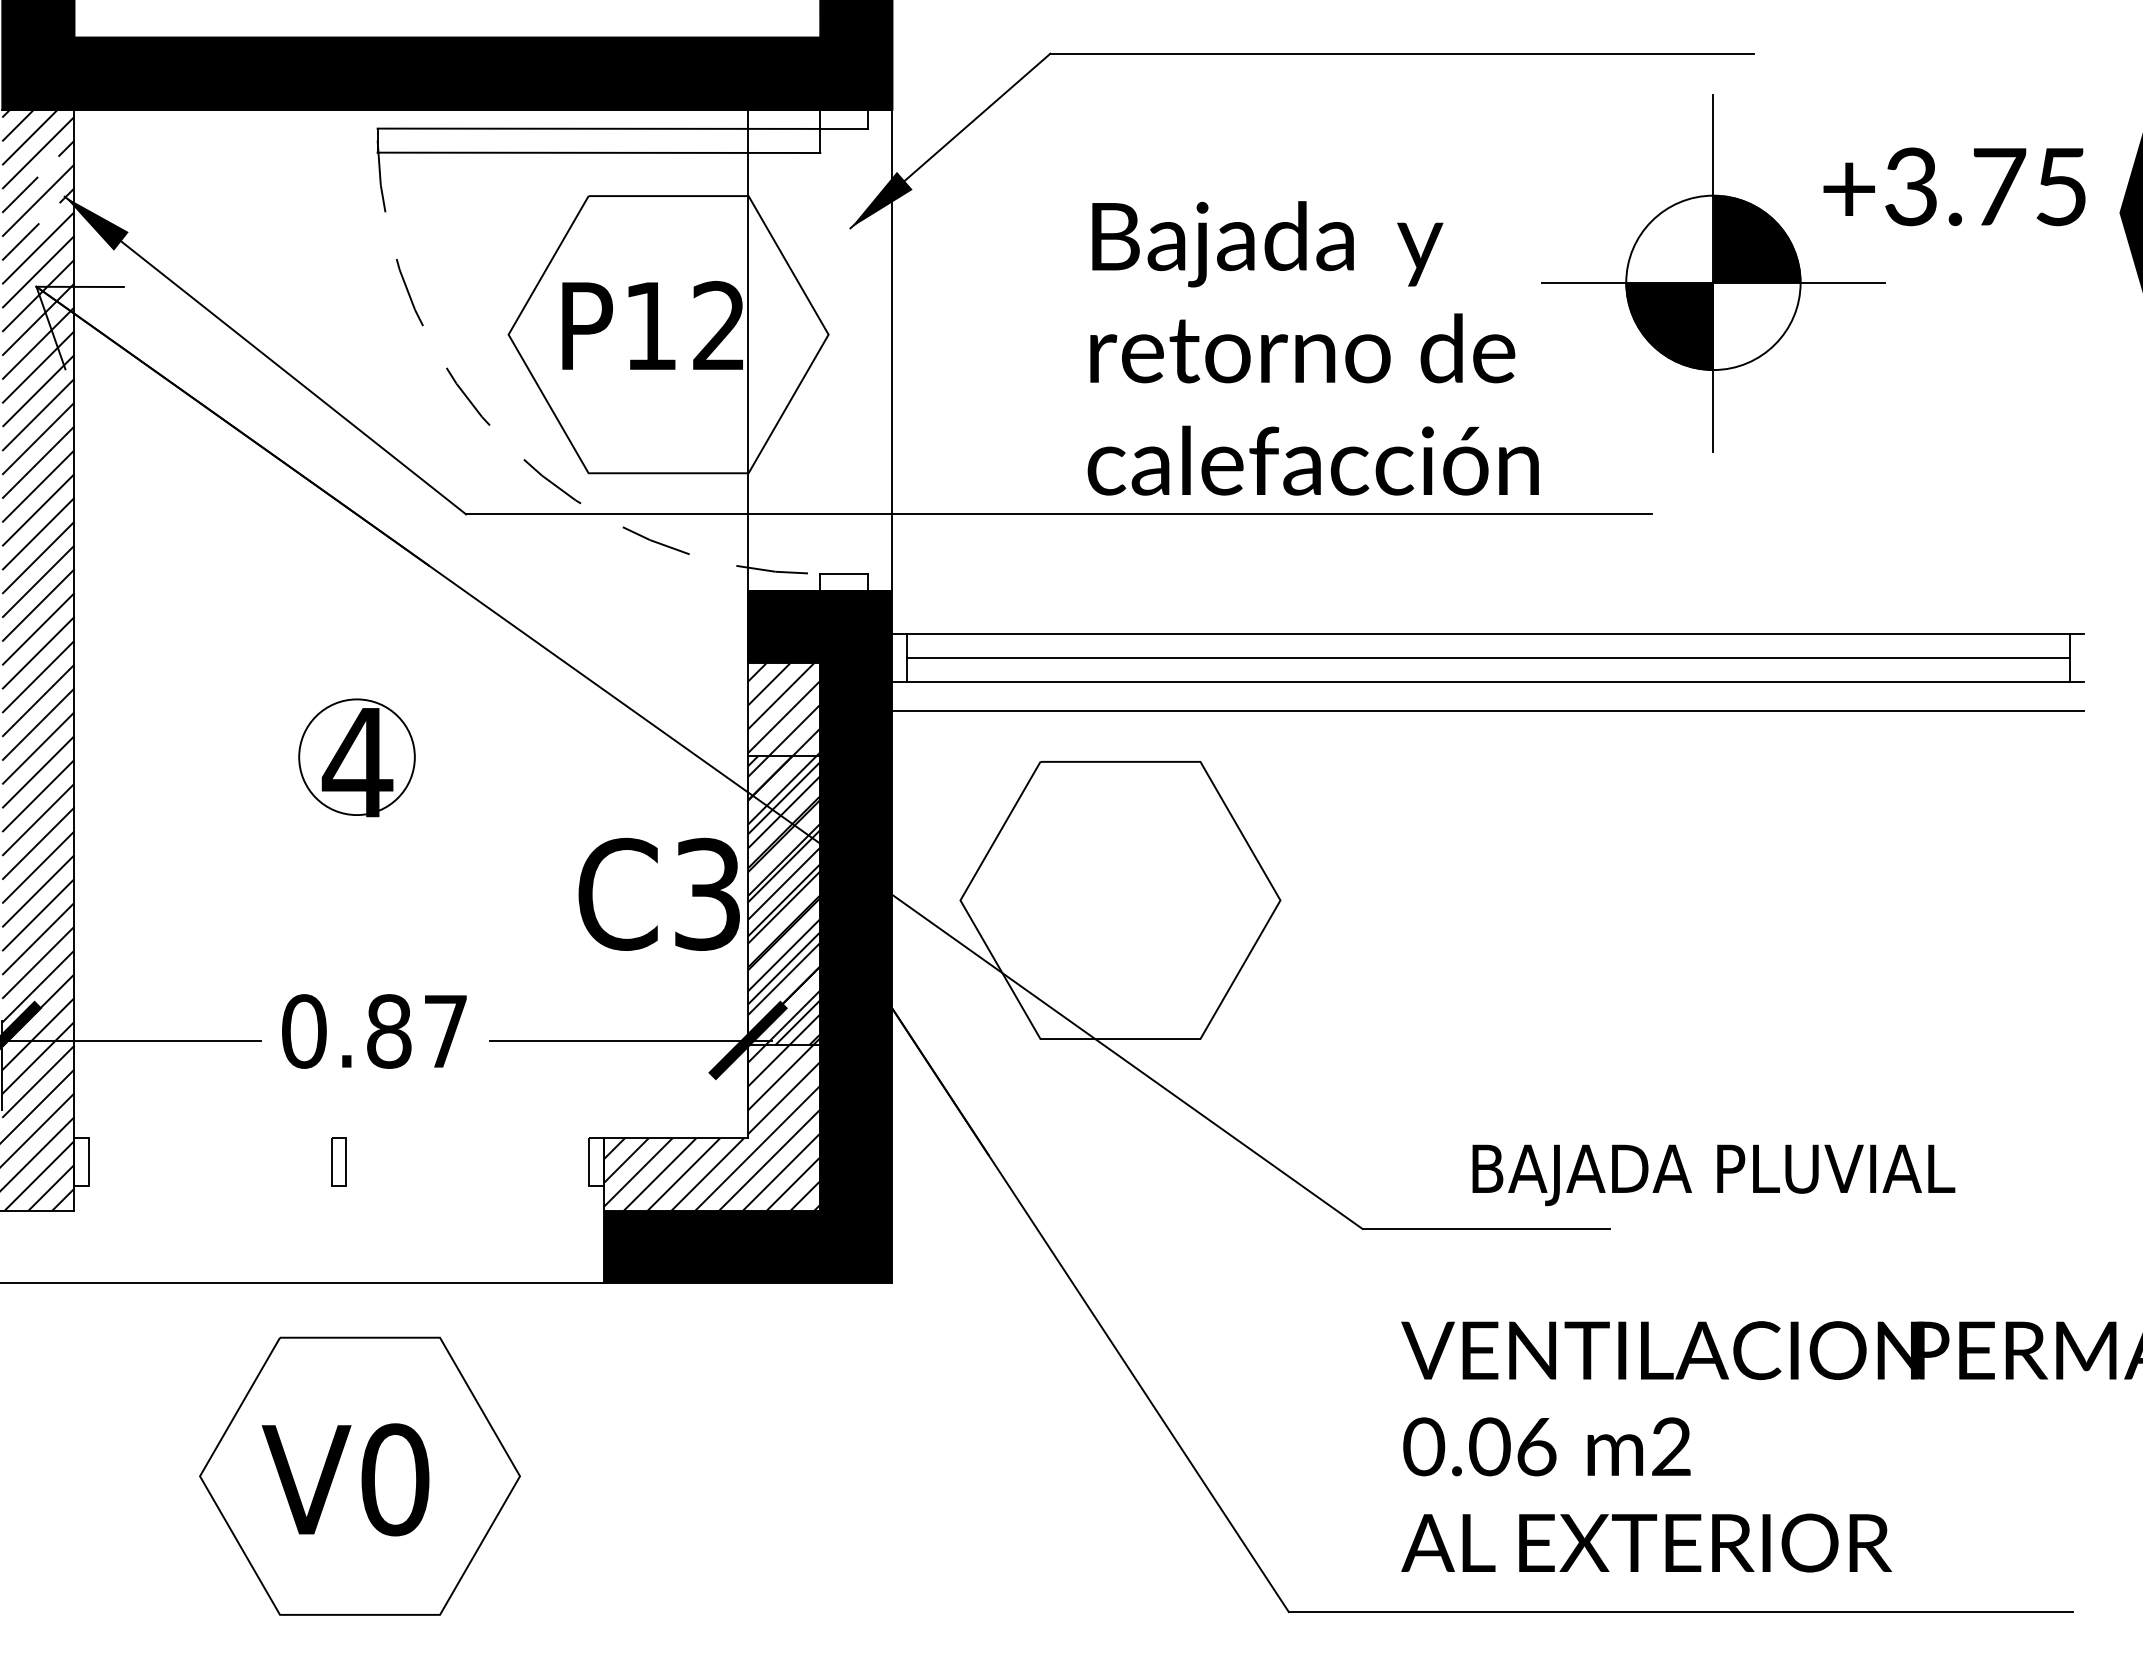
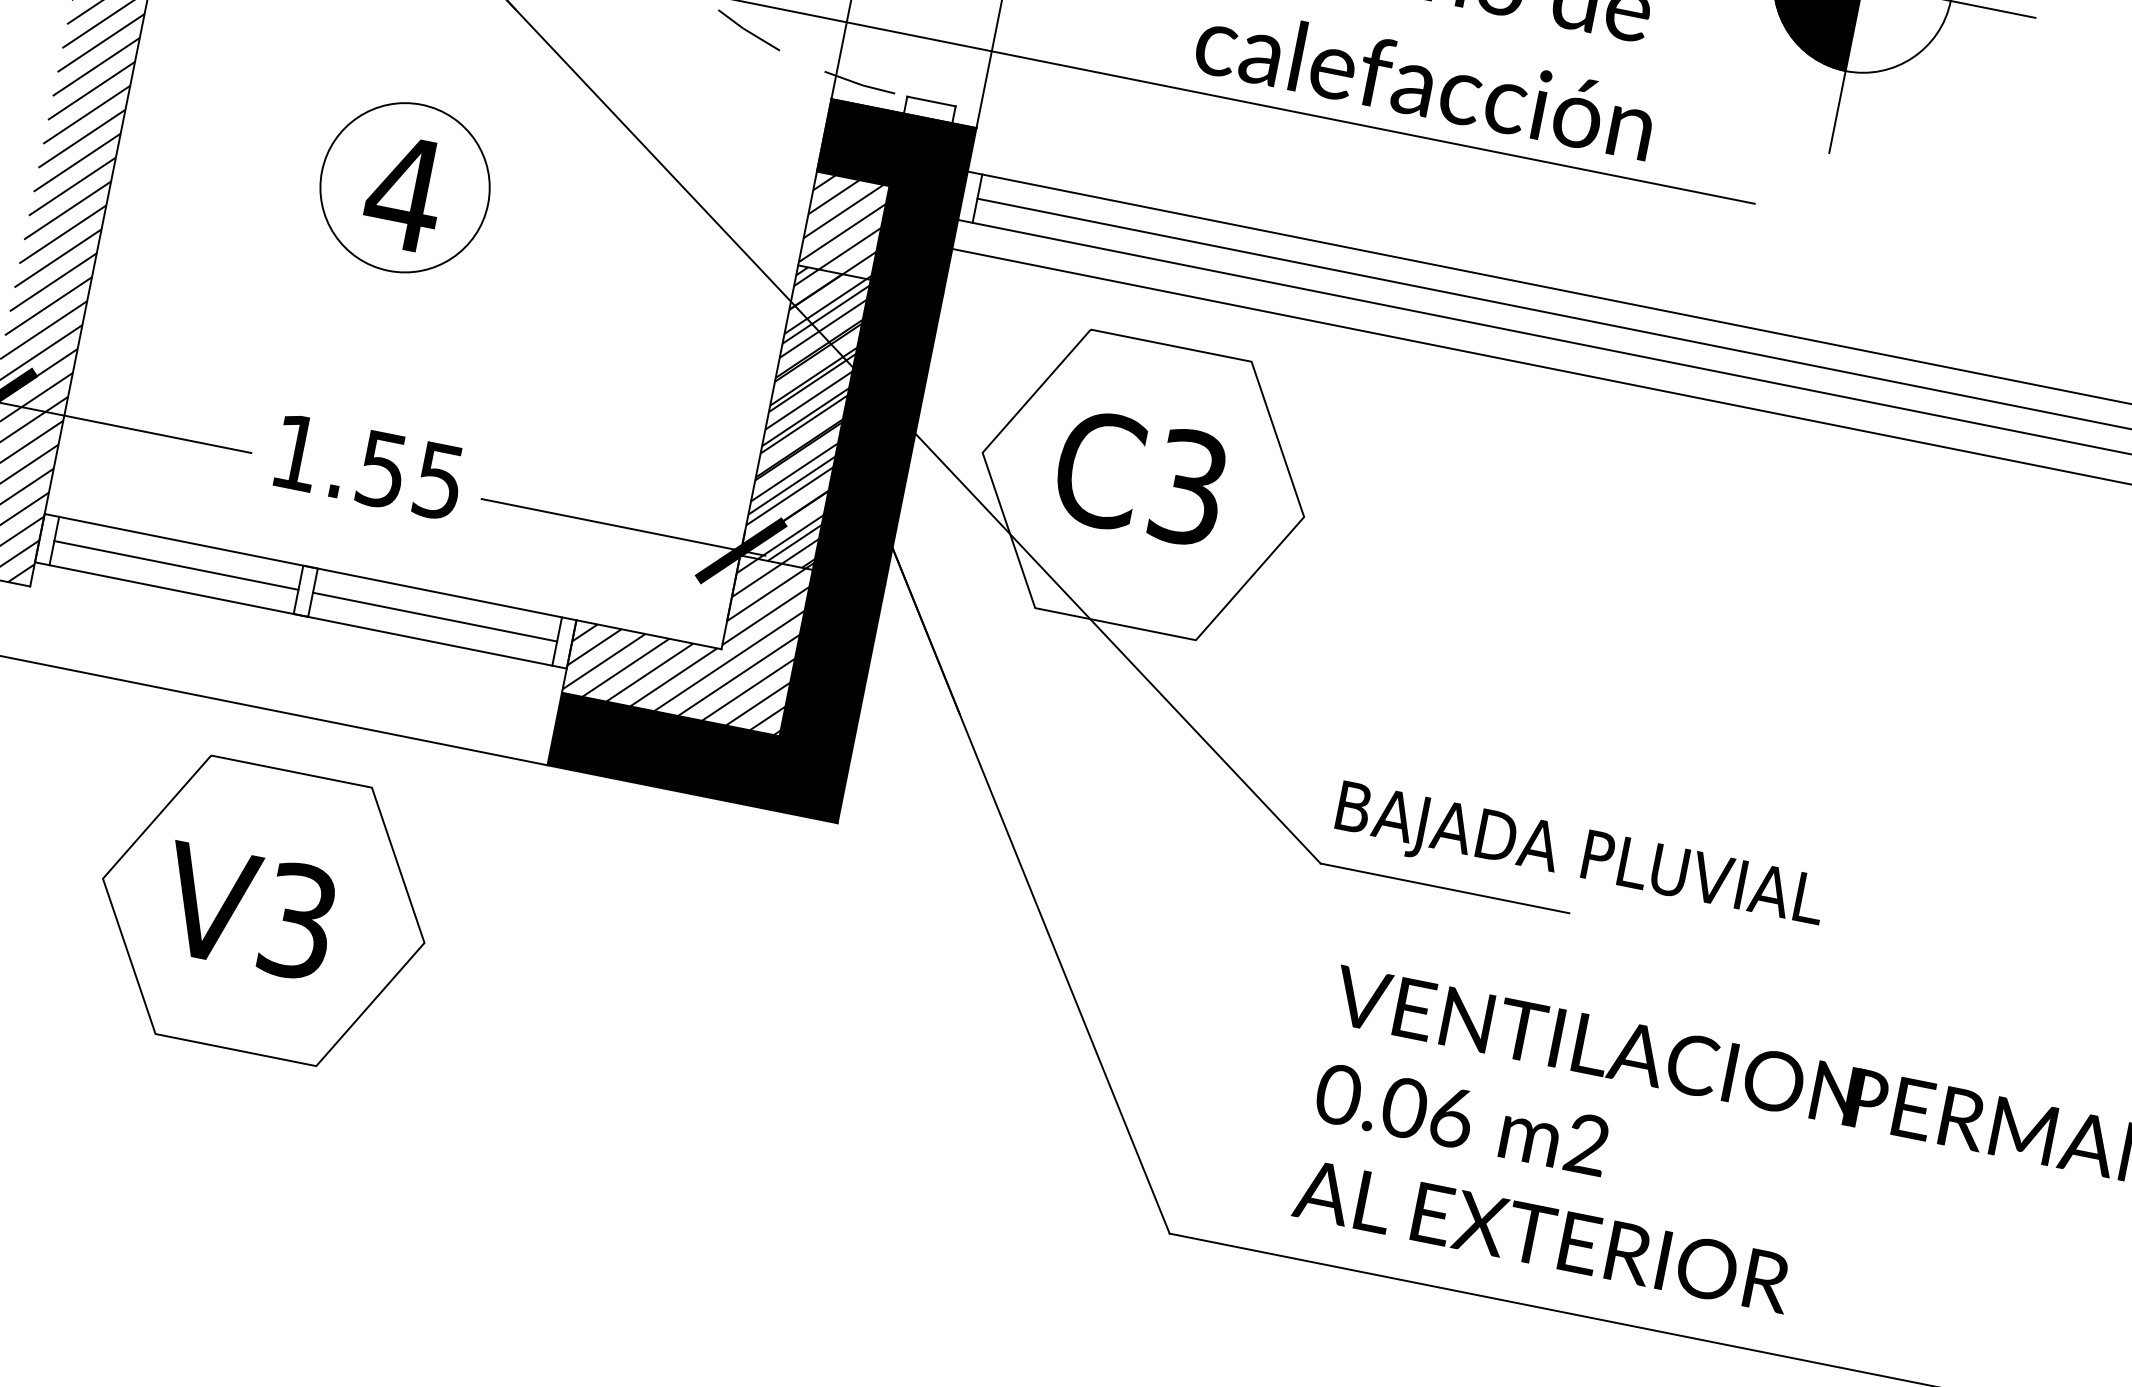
circle: (356, 756) -> (404, 186), size x1.43
text: (658, 893) -> (1139, 476), moved
text: (374, 1031) -> (367, 466), 0.87 -> 1.55
line: (338, 1138) -> (309, 567), added
line: (209, 1162) -> (175, 565), added
line: (467, 1162) -> (434, 617), added
text: (1713, 1175) -> (1579, 859), moved
line: (338, 1186) -> (300, 615), added
text: (395, 1479) -> (298, 921), V0 -> V3

